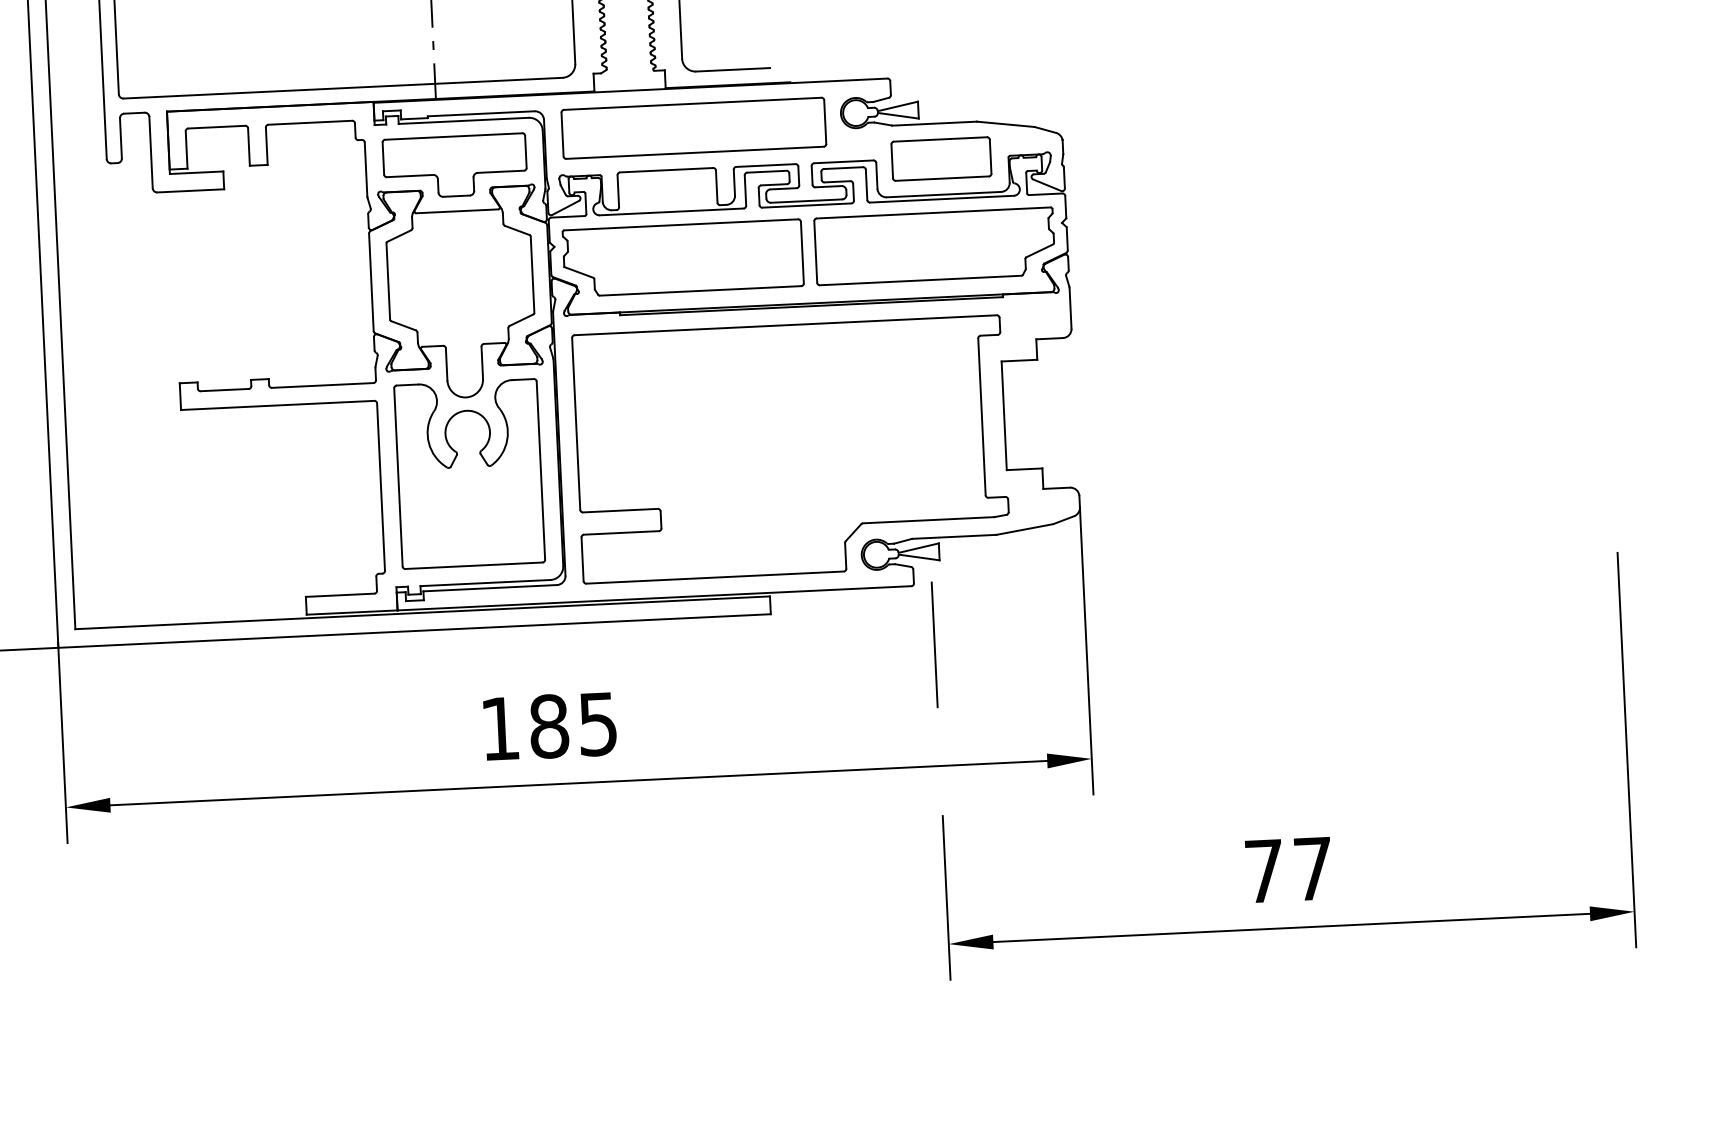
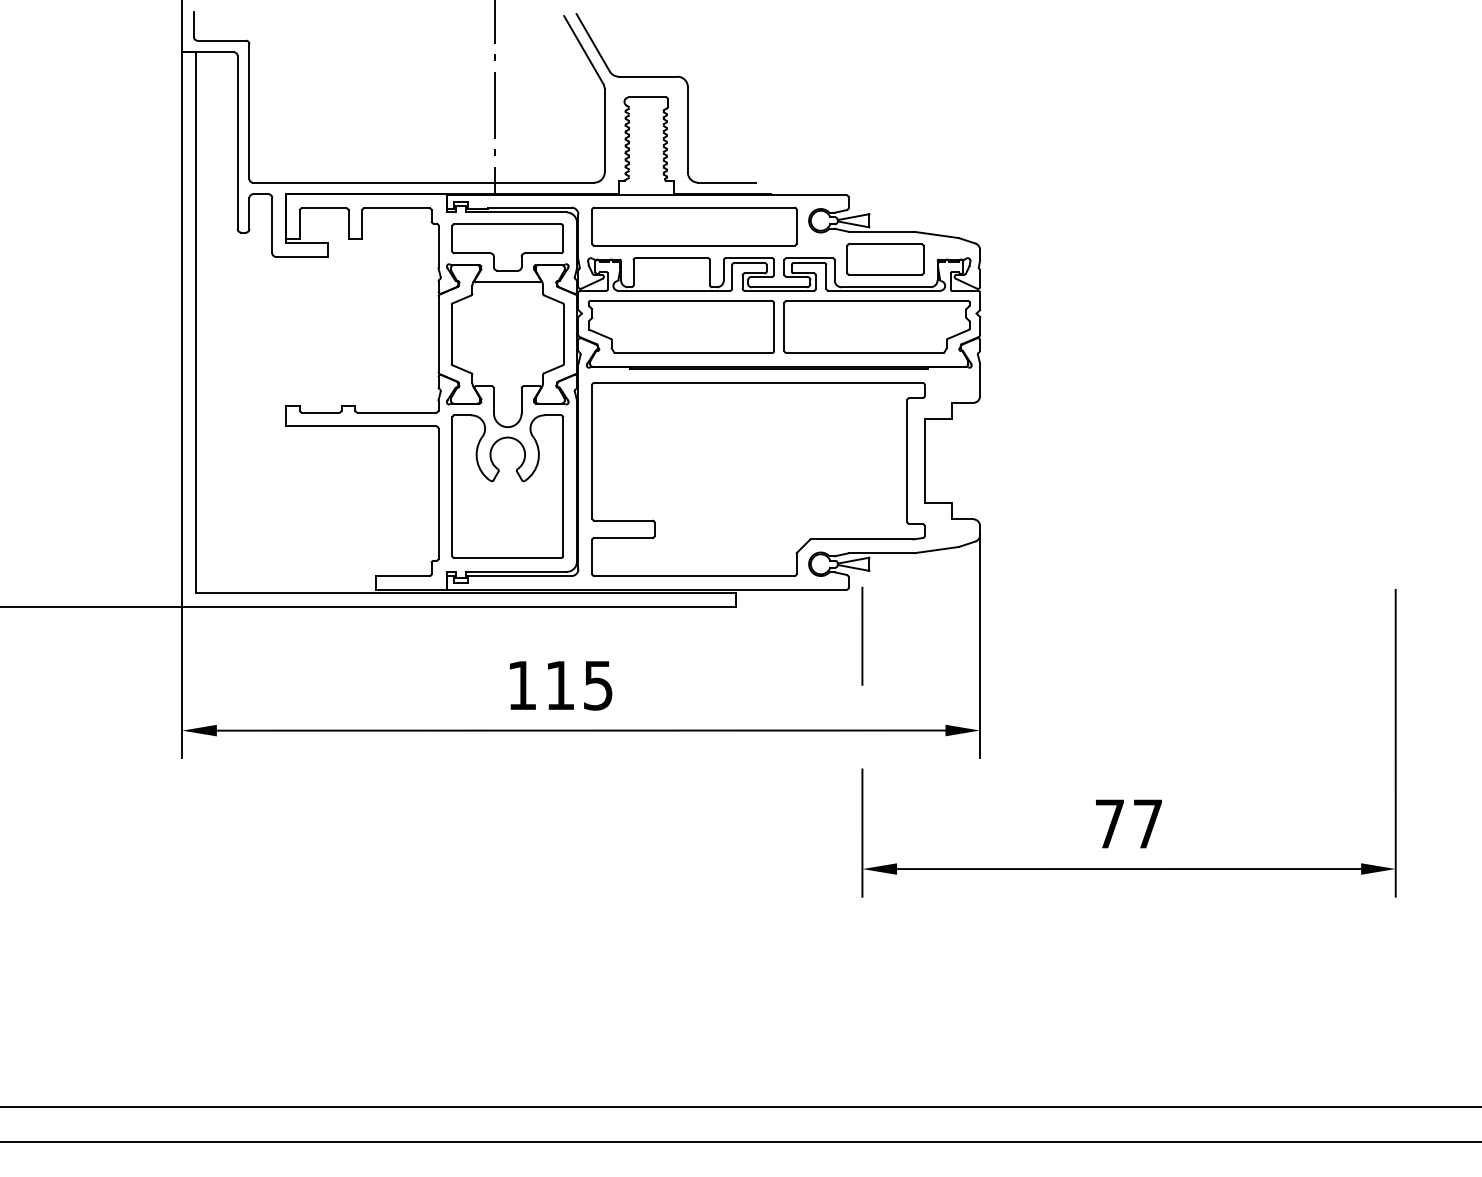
text: (549, 726) -> (560, 685), 185 -> 115

